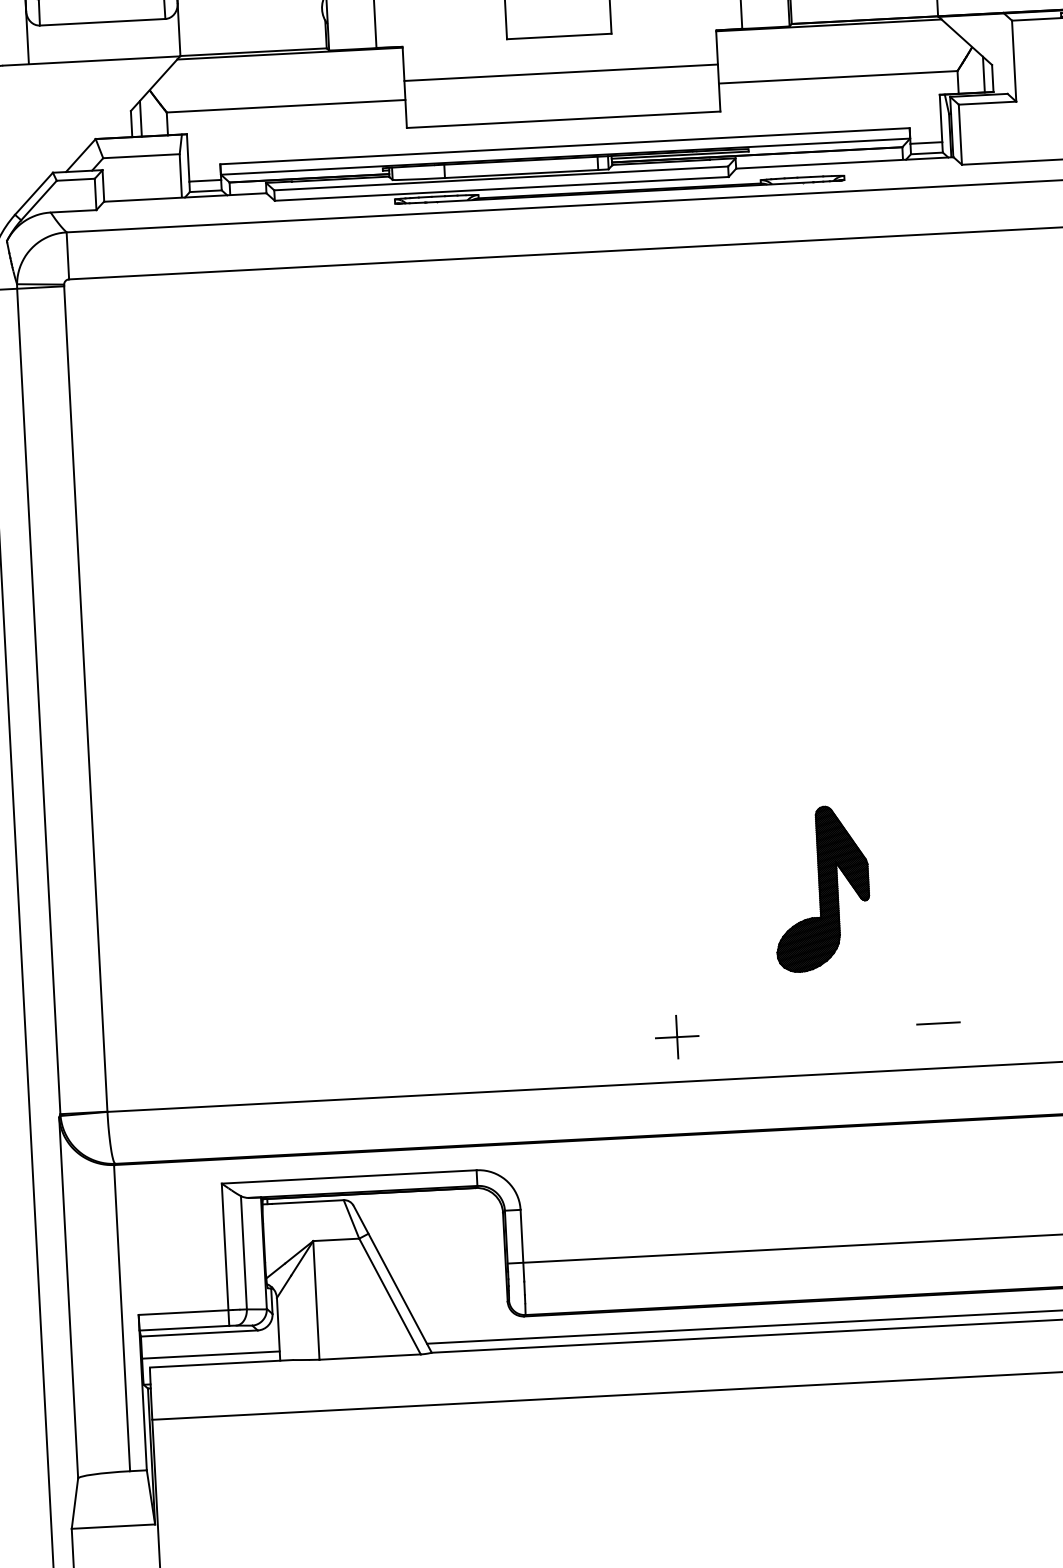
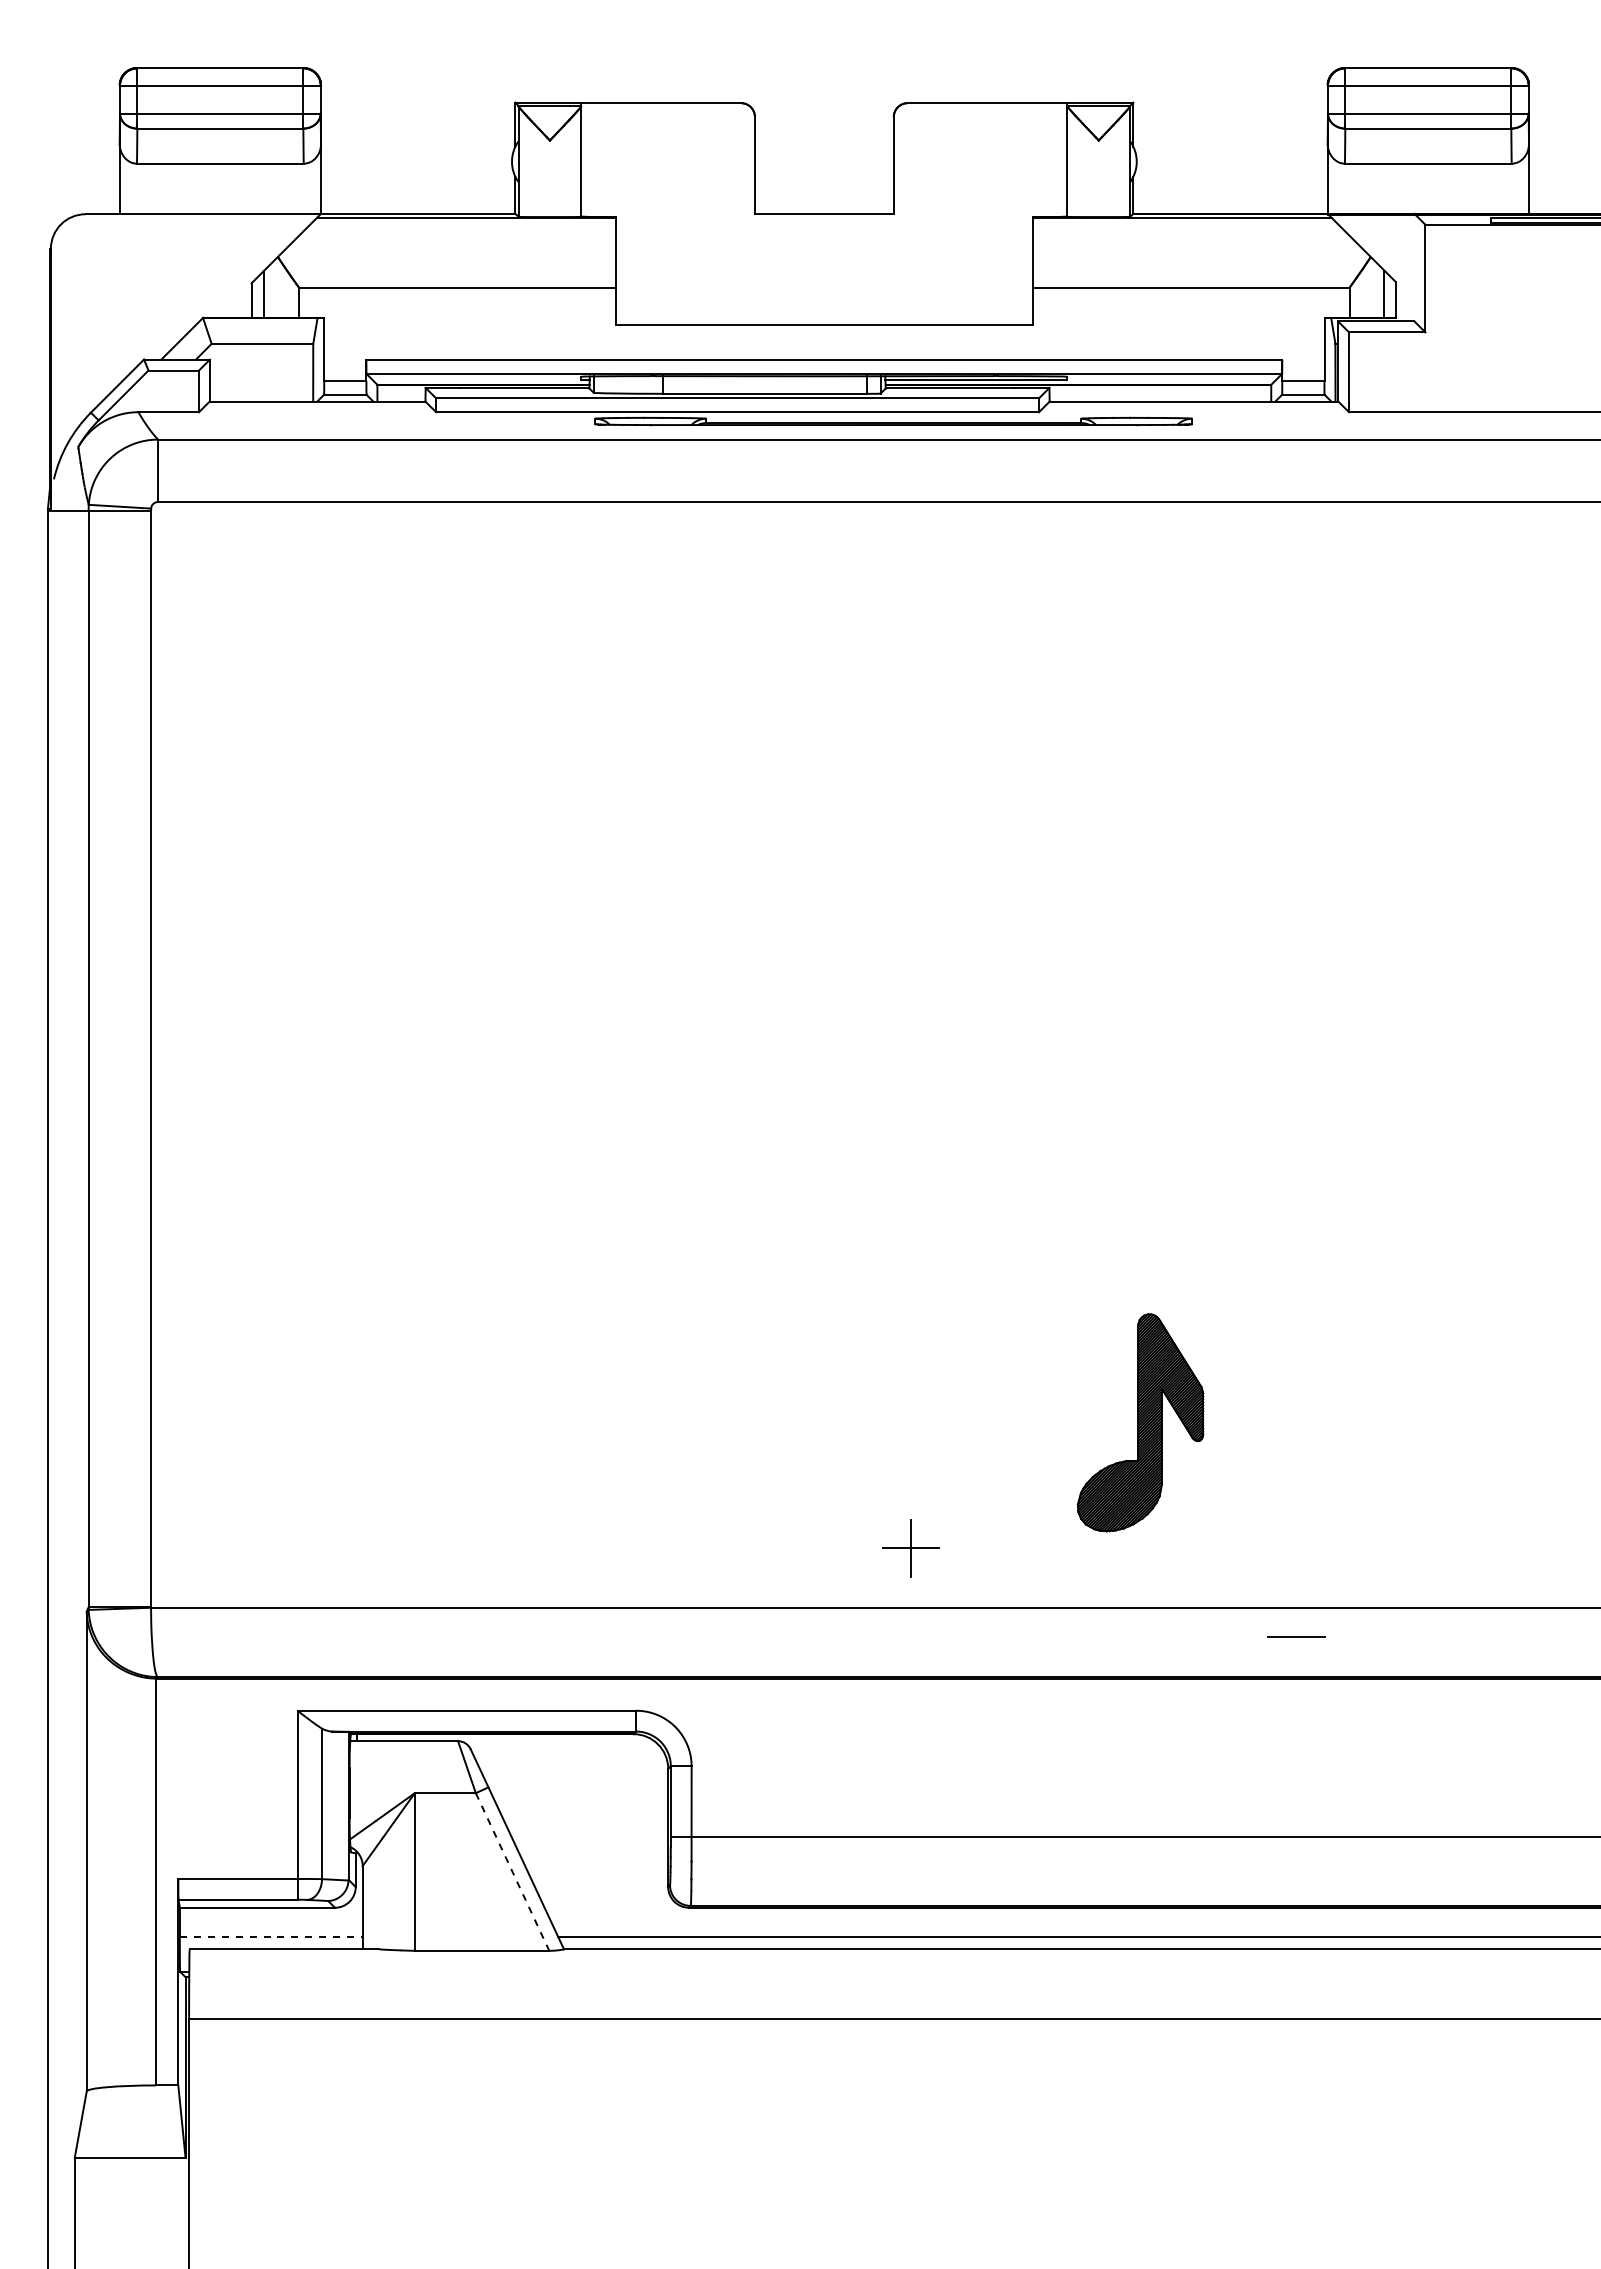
line: (561, 72) -> (824, 262), removed
part: (821, 888) -> (1140, 1422), moved
line: (938, 1022) -> (1296, 1636), moved
line: (389, 1296) -> (512, 1872), solid -> dashed
line: (211, 1355) -> (271, 1937), solid -> dashed

